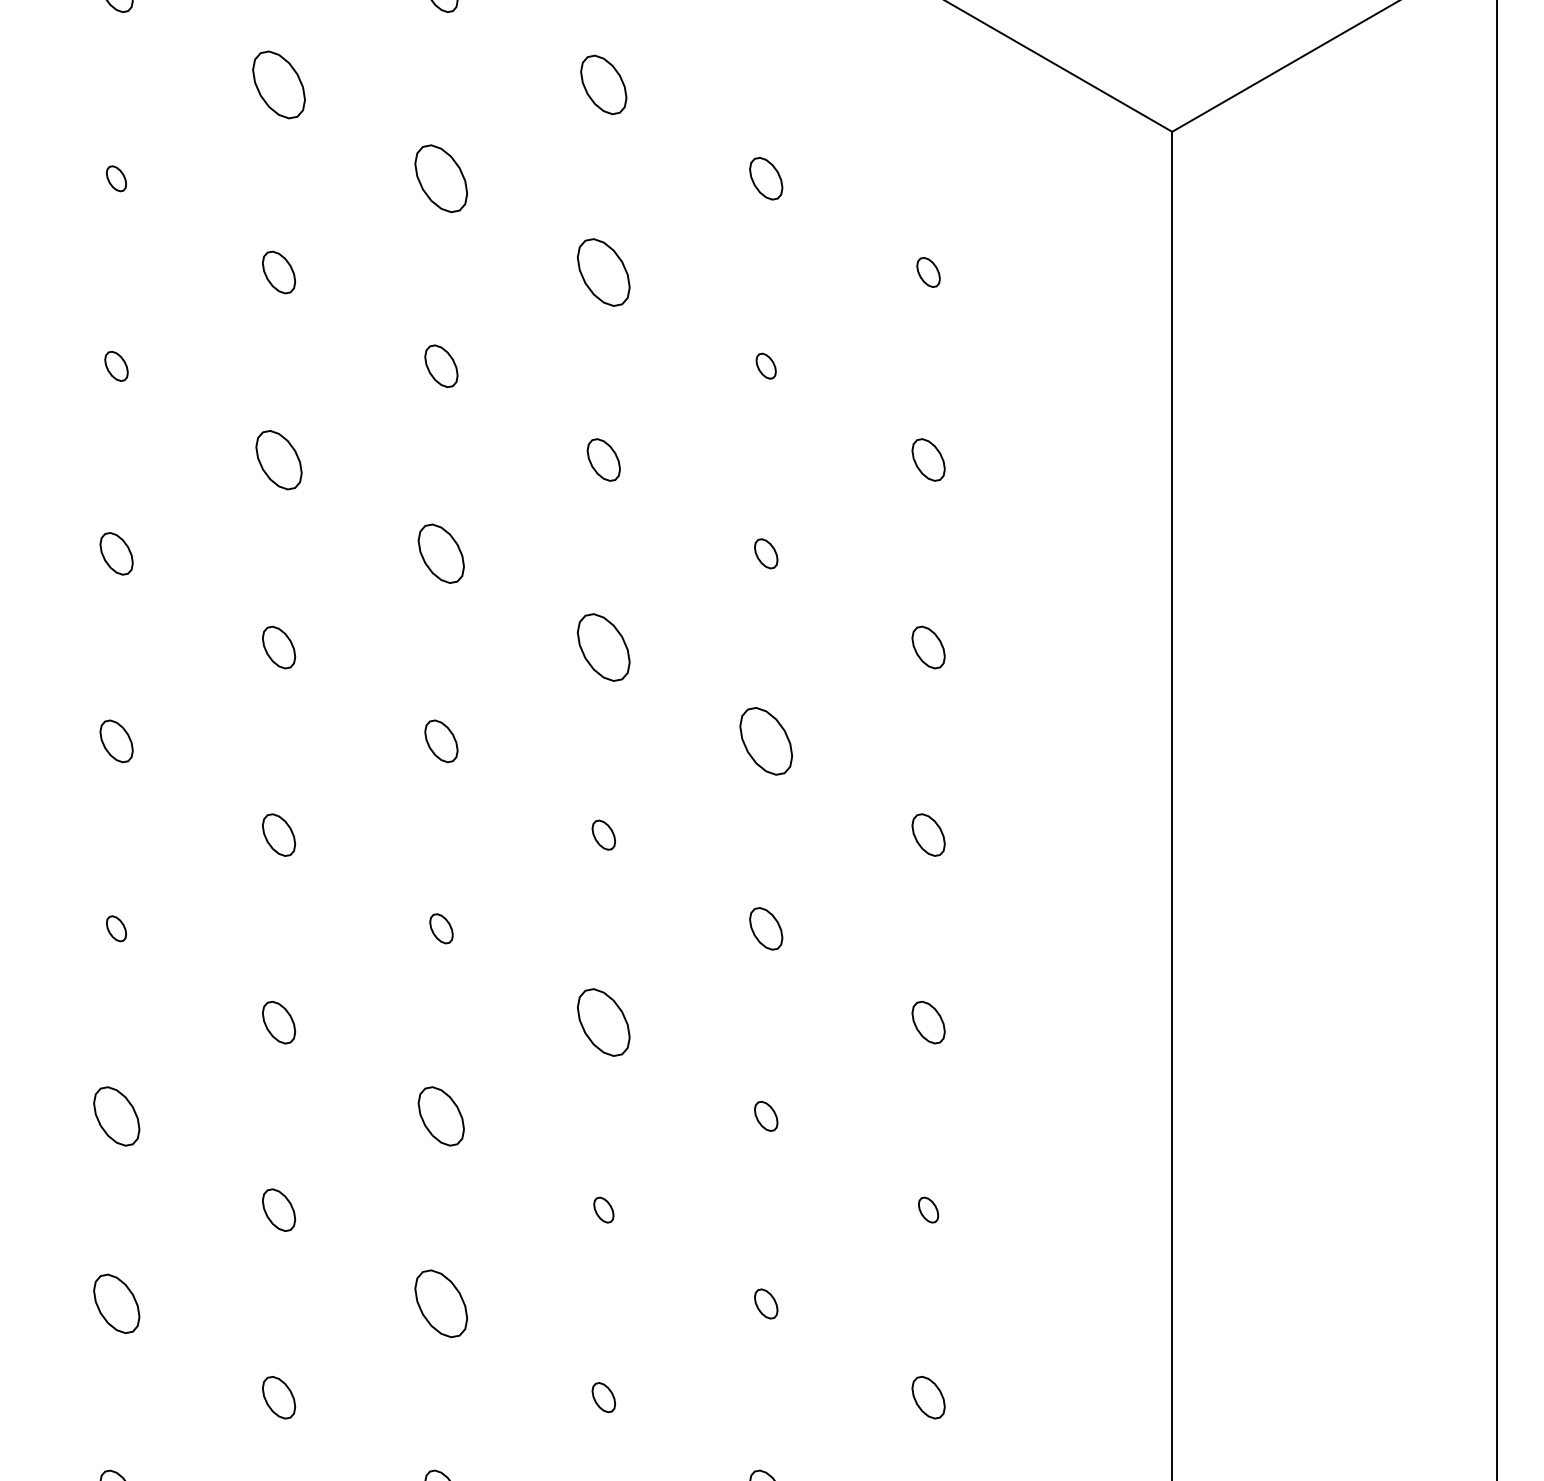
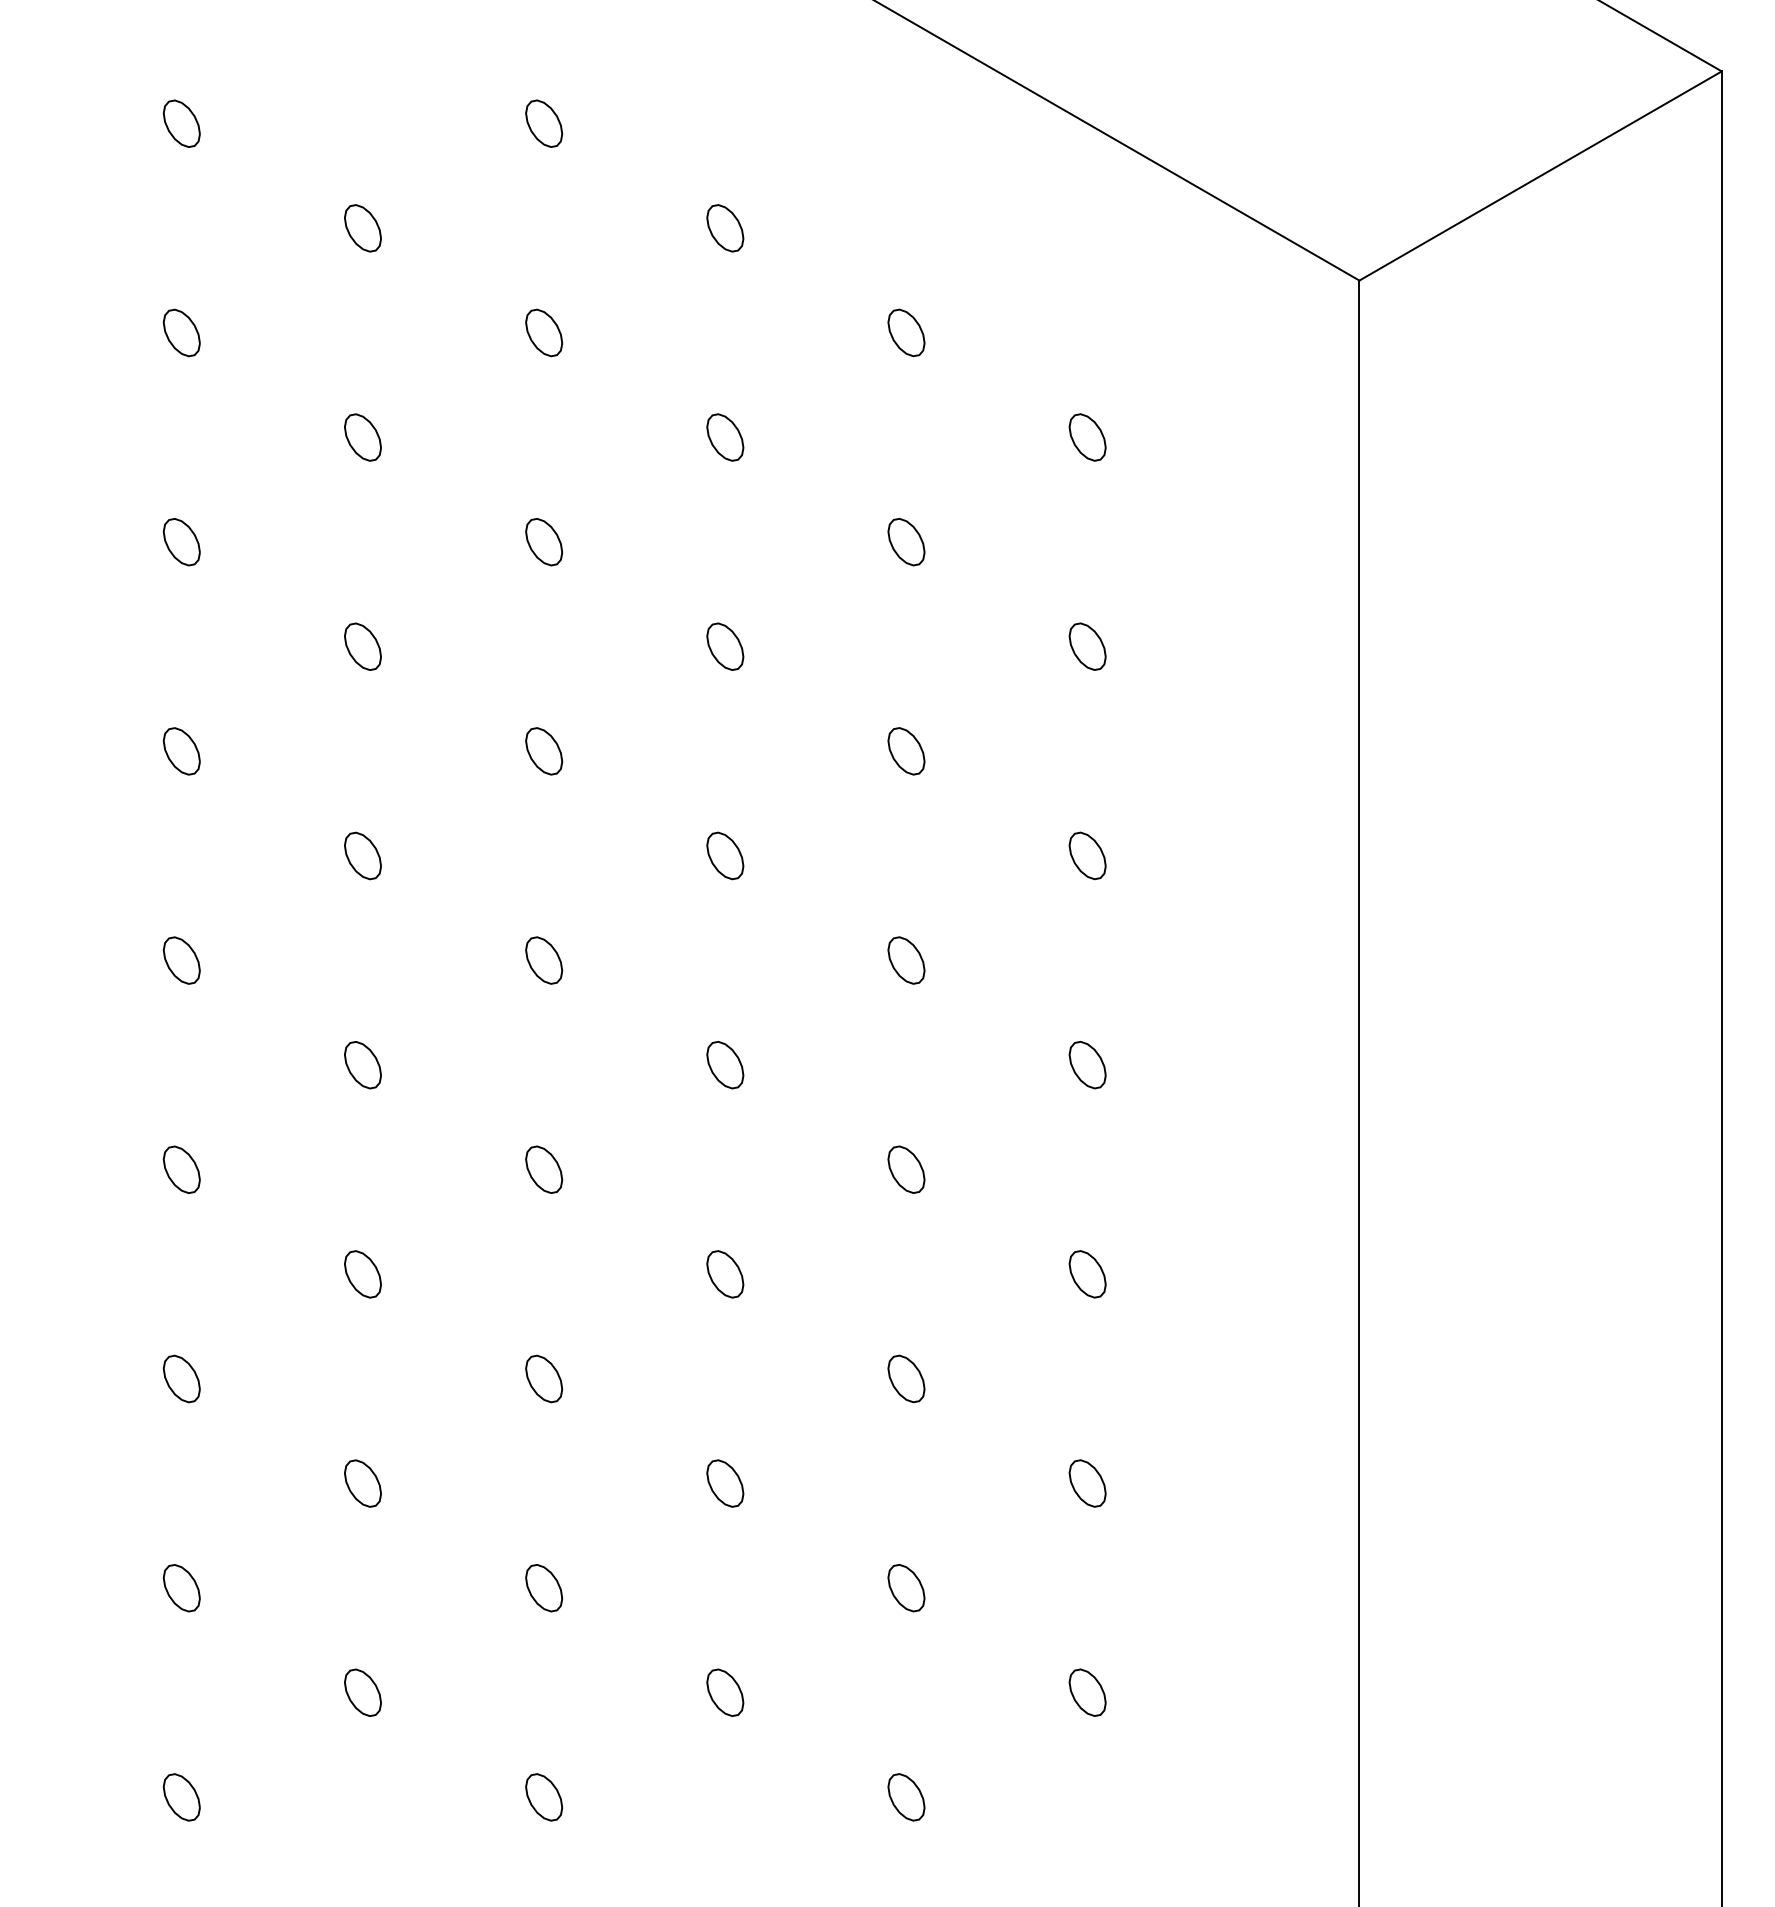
part: (278, 85) -> (362, 228), size x0.62
part: (603, 85) -> (725, 228), size x0.71
part: (116, 178) -> (181, 332), size x1.67
part: (441, 178) -> (544, 332), size x0.62
part: (603, 272) -> (725, 437), size x0.62
part: (928, 272) -> (1087, 437), size x1.43
part: (766, 365) -> (906, 541), size x1.67
part: (116, 366) -> (181, 542), size x1.43
part: (278, 459) -> (362, 646), size x0.71
part: (441, 553) -> (544, 751), size x0.71
part: (766, 553) -> (906, 751), size x1.43
part: (603, 647) -> (725, 855), size x0.62
part: (766, 741) -> (906, 960), size x0.62
part: (603, 835) -> (725, 1065), size x1.43
part: (116, 928) -> (181, 1169), size x1.67
part: (441, 928) -> (544, 1169), size x1.43
part: (603, 1022) -> (725, 1274), size x0.62
part: (116, 1115) -> (181, 1378), size x0.71
part: (441, 1115) -> (544, 1378), size x0.71
part: (766, 1115) -> (906, 1378), size x1.43
part: (603, 1210) -> (725, 1483), size x1.67
part: (928, 1210) -> (1087, 1483), size x1.67
part: (116, 1304) -> (181, 1588), size x0.71
part: (441, 1304) -> (544, 1588), size x0.62
part: (766, 1304) -> (906, 1588), size x1.43
part: (603, 1397) -> (725, 1692), size x1.43

